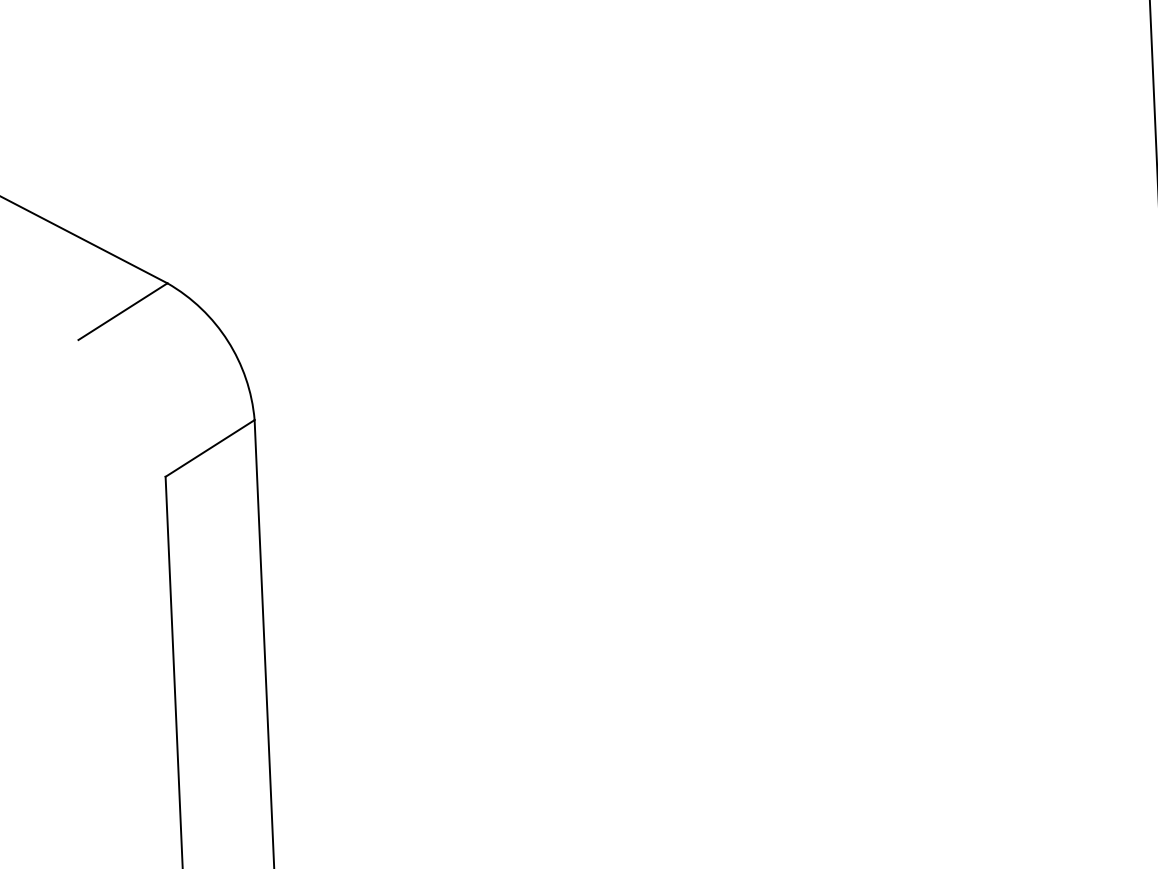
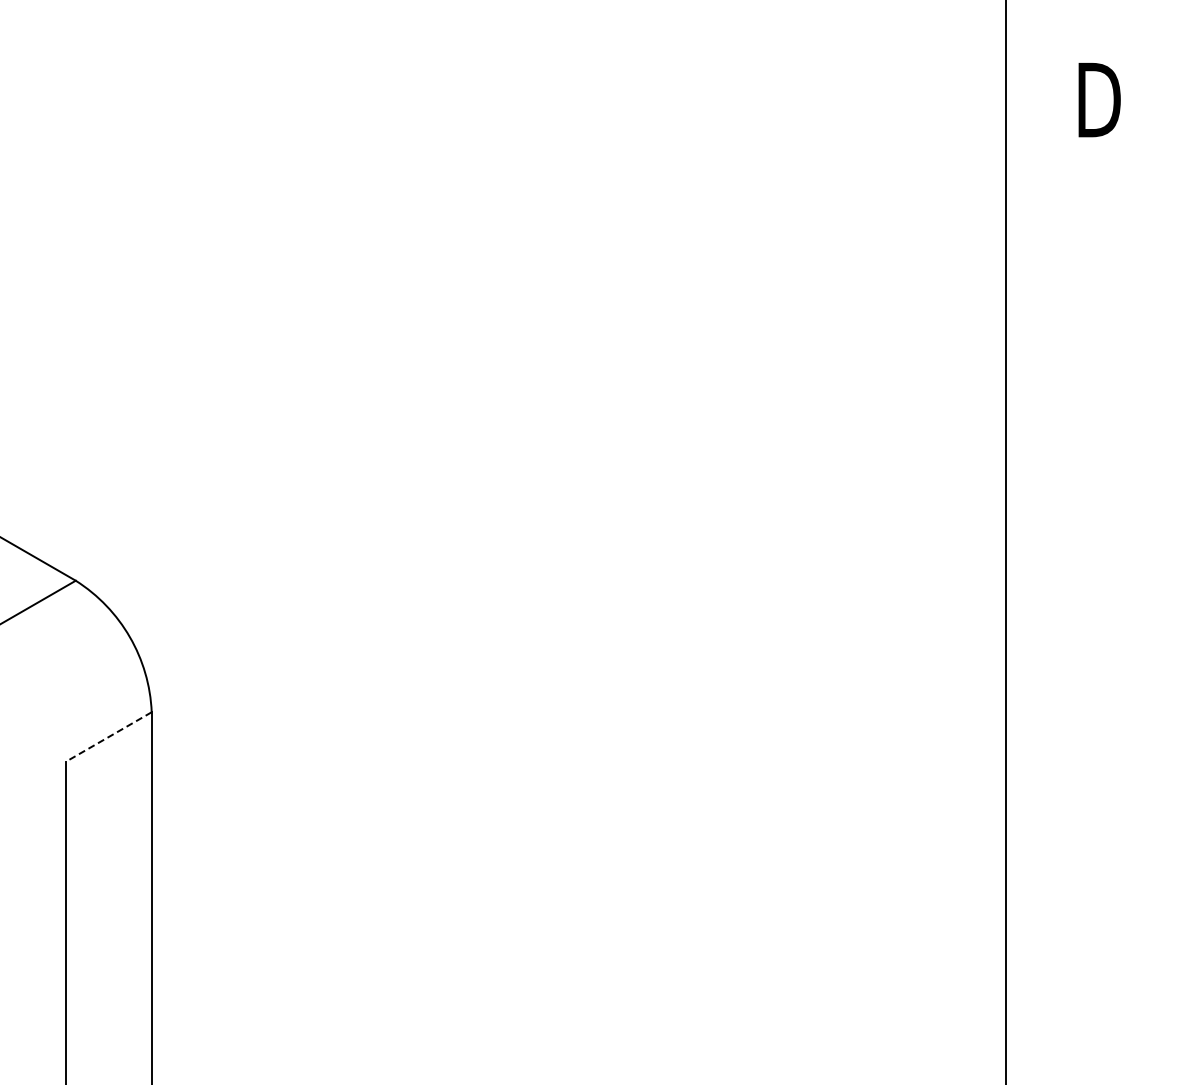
line: (209, 449) -> (108, 737), solid -> dashed

